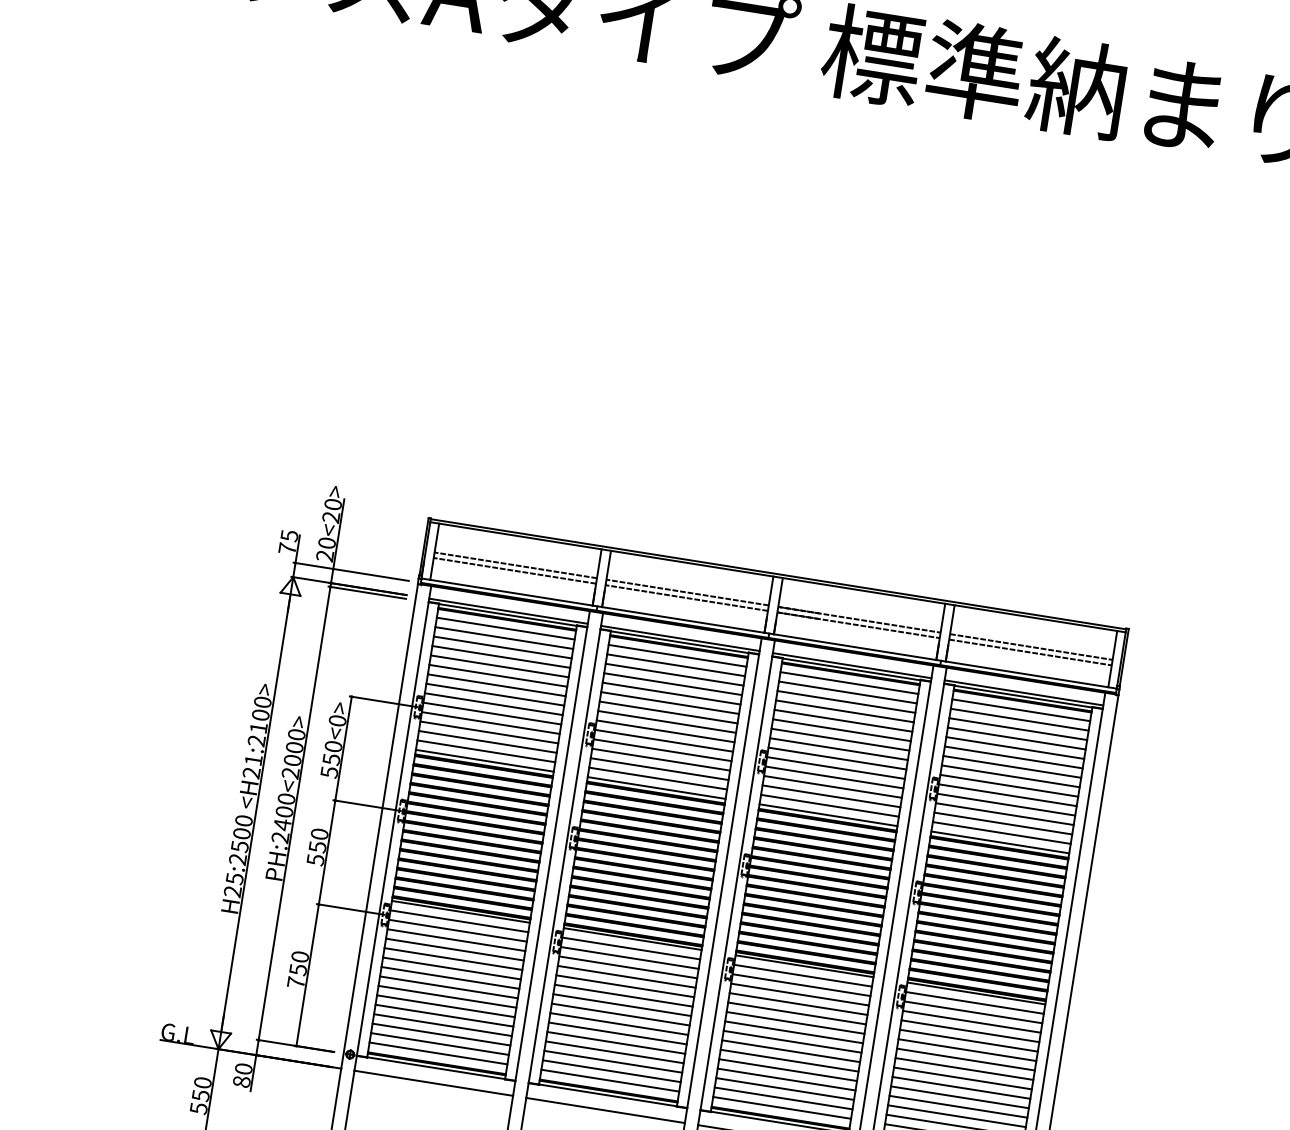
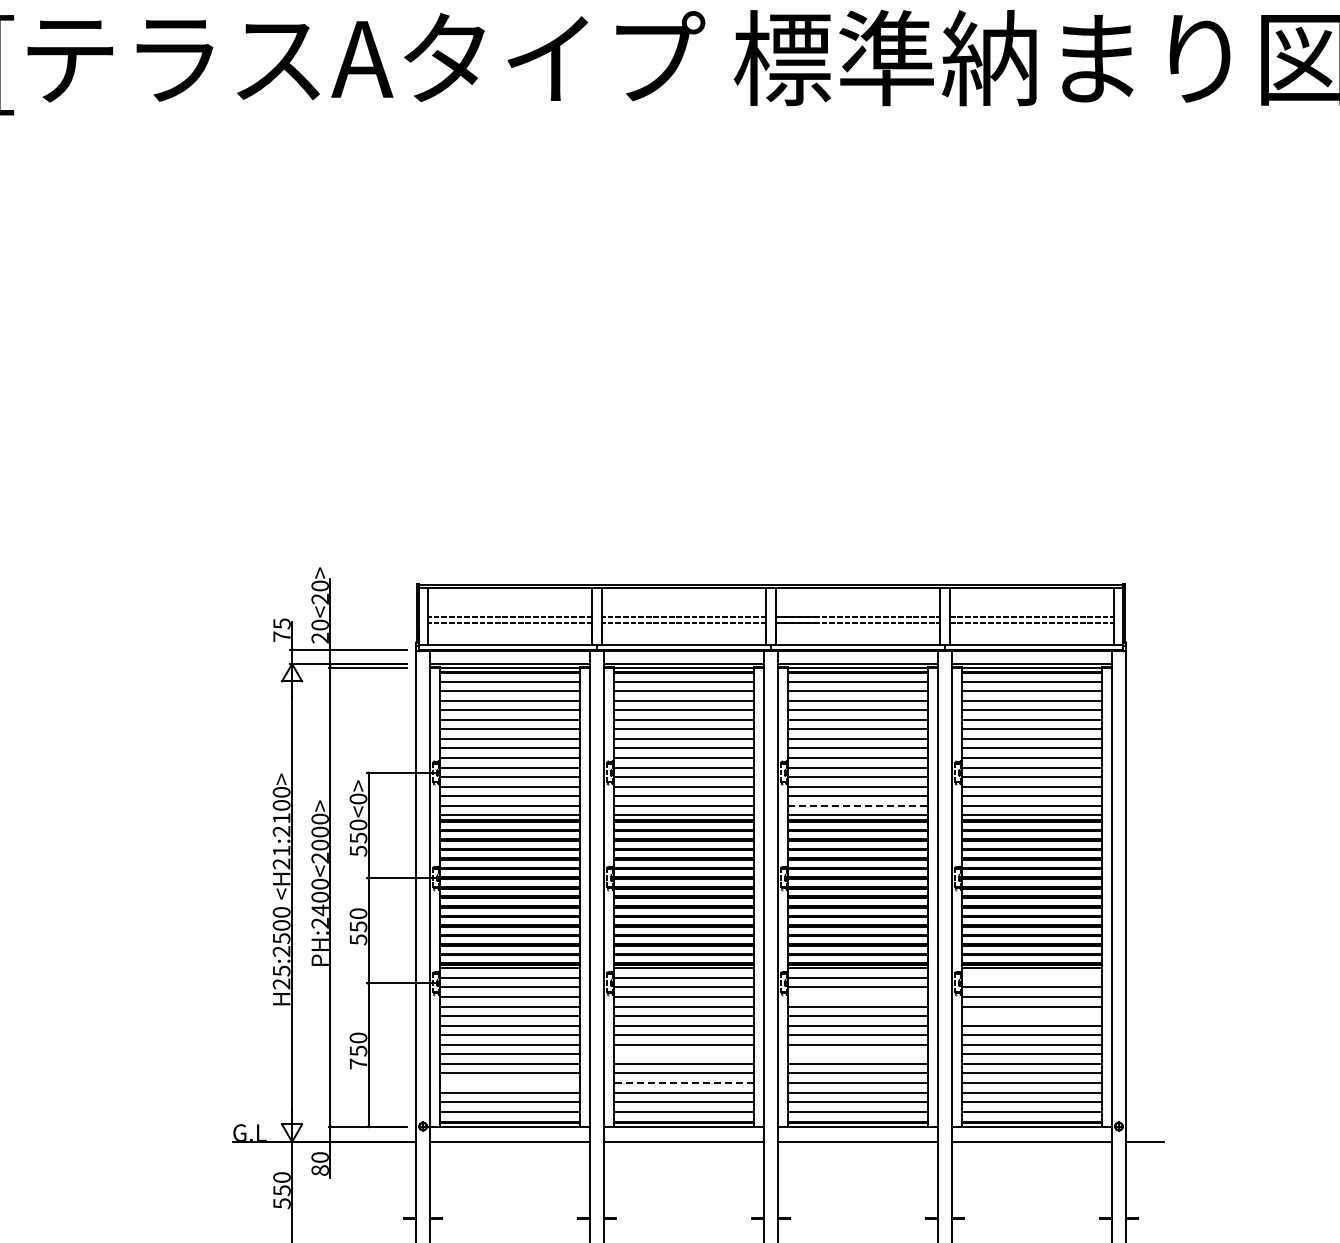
line: (830, 805) -> (858, 805), solid -> dashed
line: (799, 994) -> (857, 996), removed
line: (974, 1002) -> (1031, 977), removed
line: (442, 1024) -> (509, 1082), removed
line: (618, 1024) -> (683, 1054), removed
line: (968, 1041) -> (1031, 1016), removed
line: (615, 1051) -> (684, 1082), solid -> dashed
line: (790, 1051) -> (857, 1054), removed

